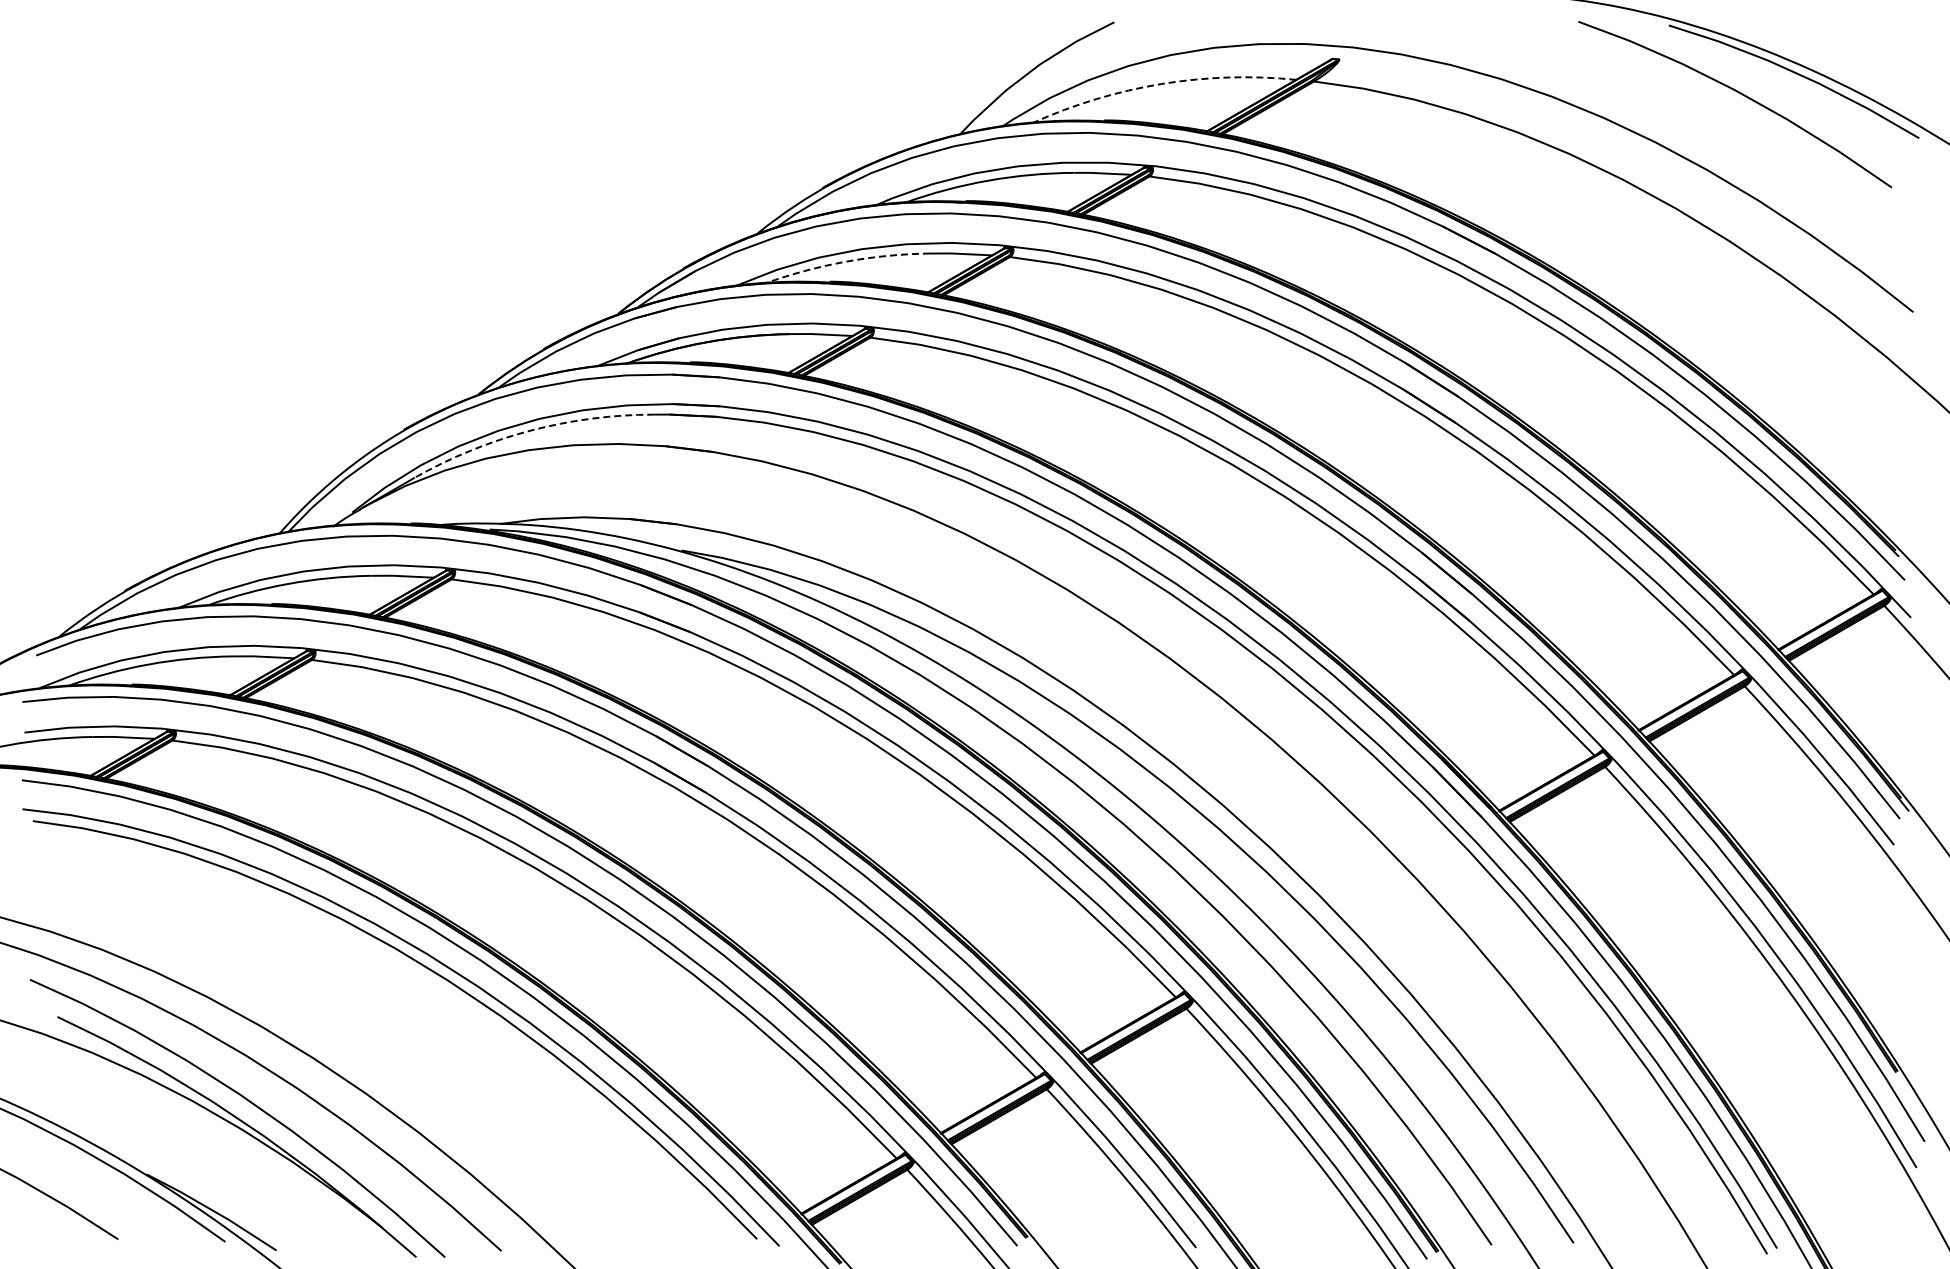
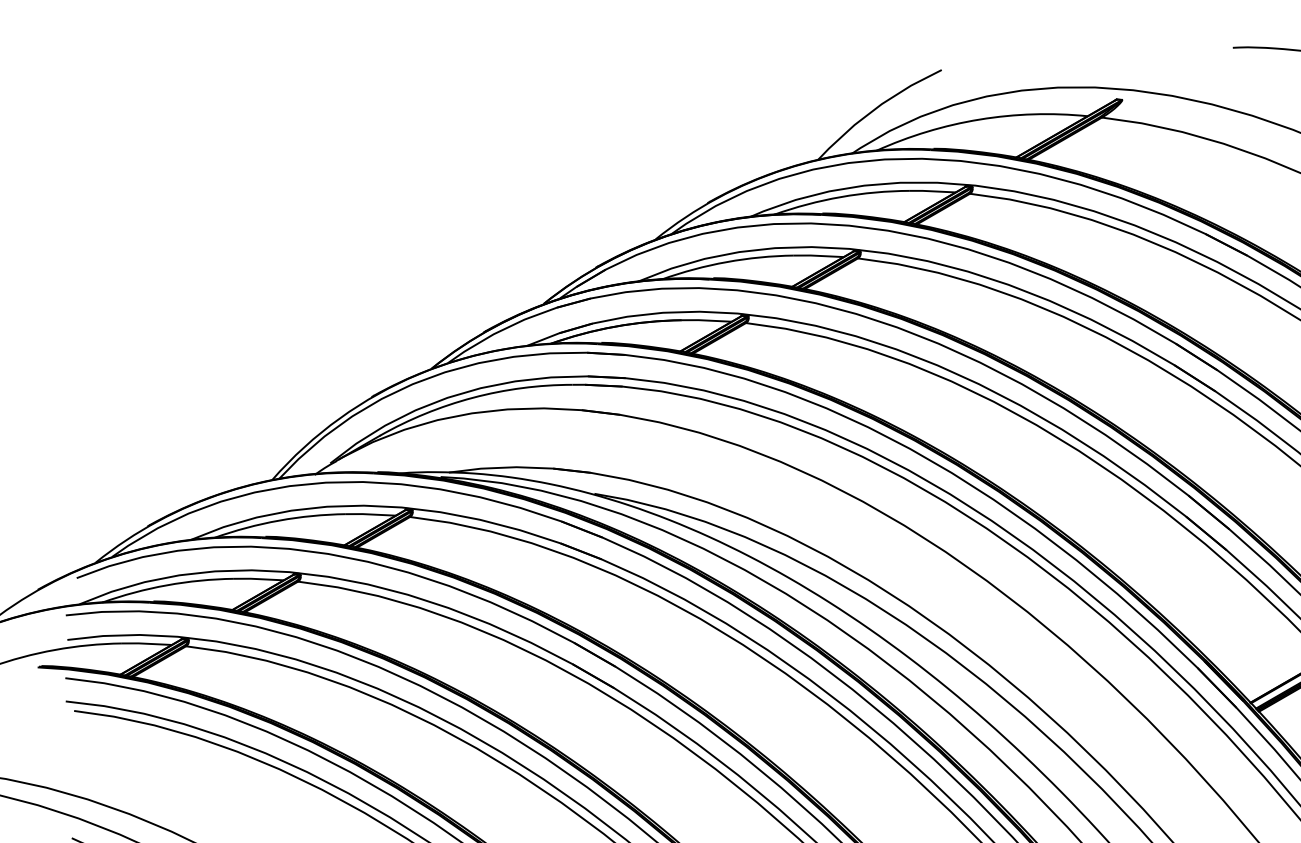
arc: (1161, 83) -> (979, 119), dashed -> solid
arc: (846, 261) -> (726, 261), dashed -> solid
arc: (530, 430) -> (473, 397), dashed -> solid

